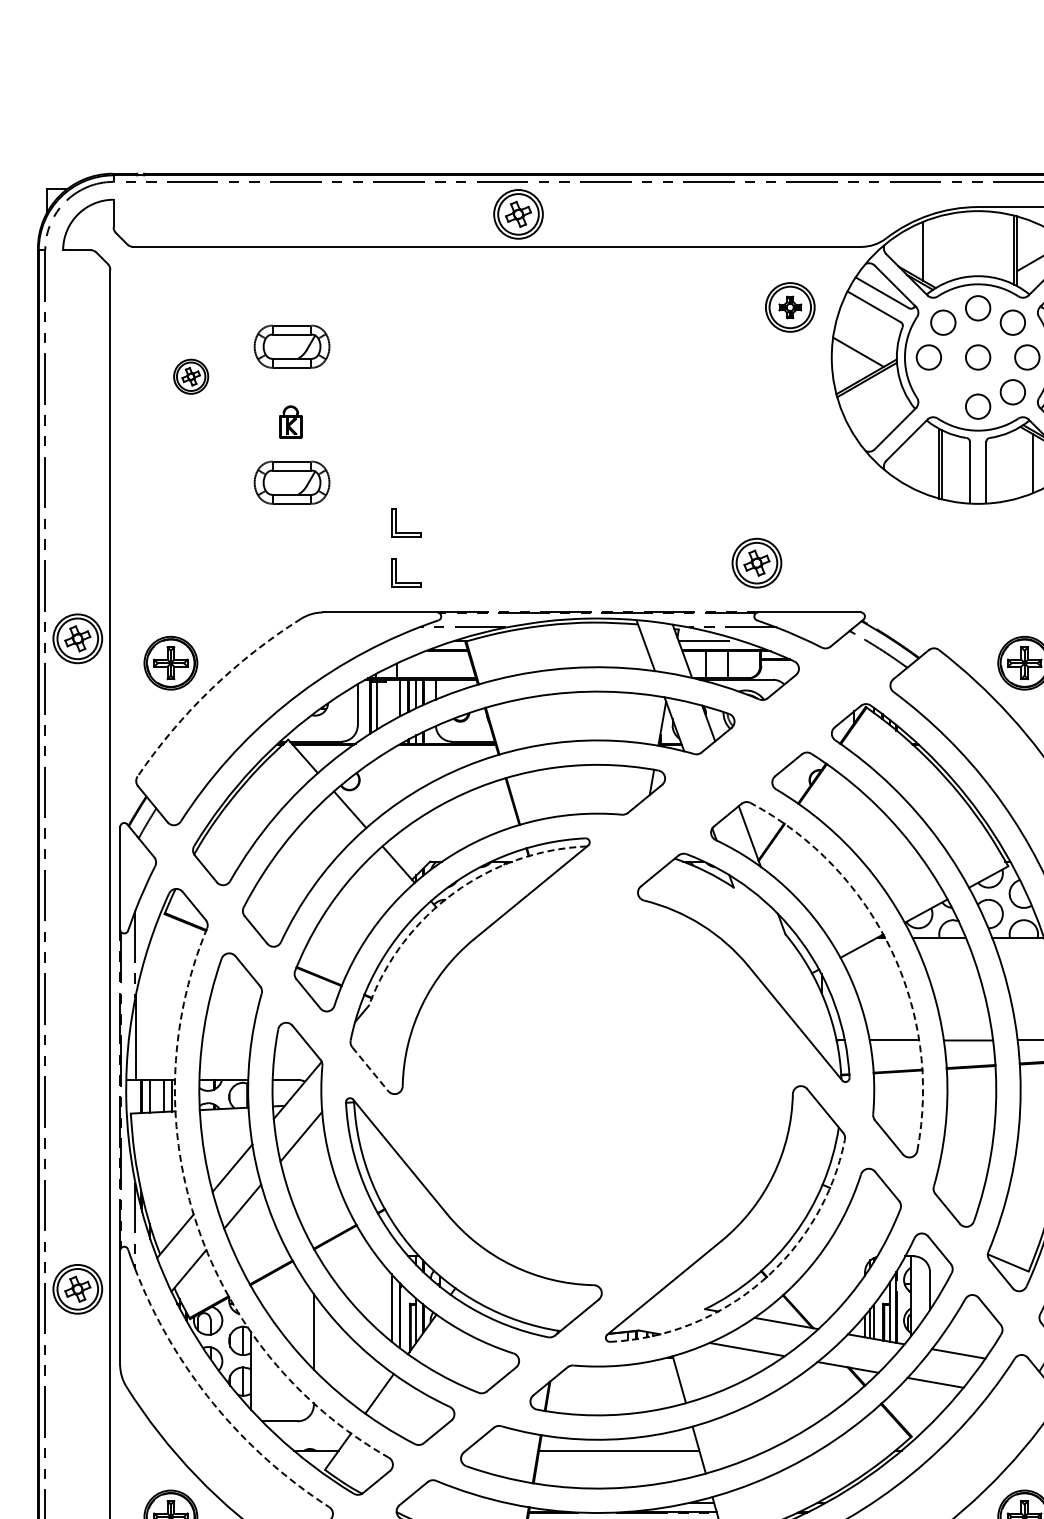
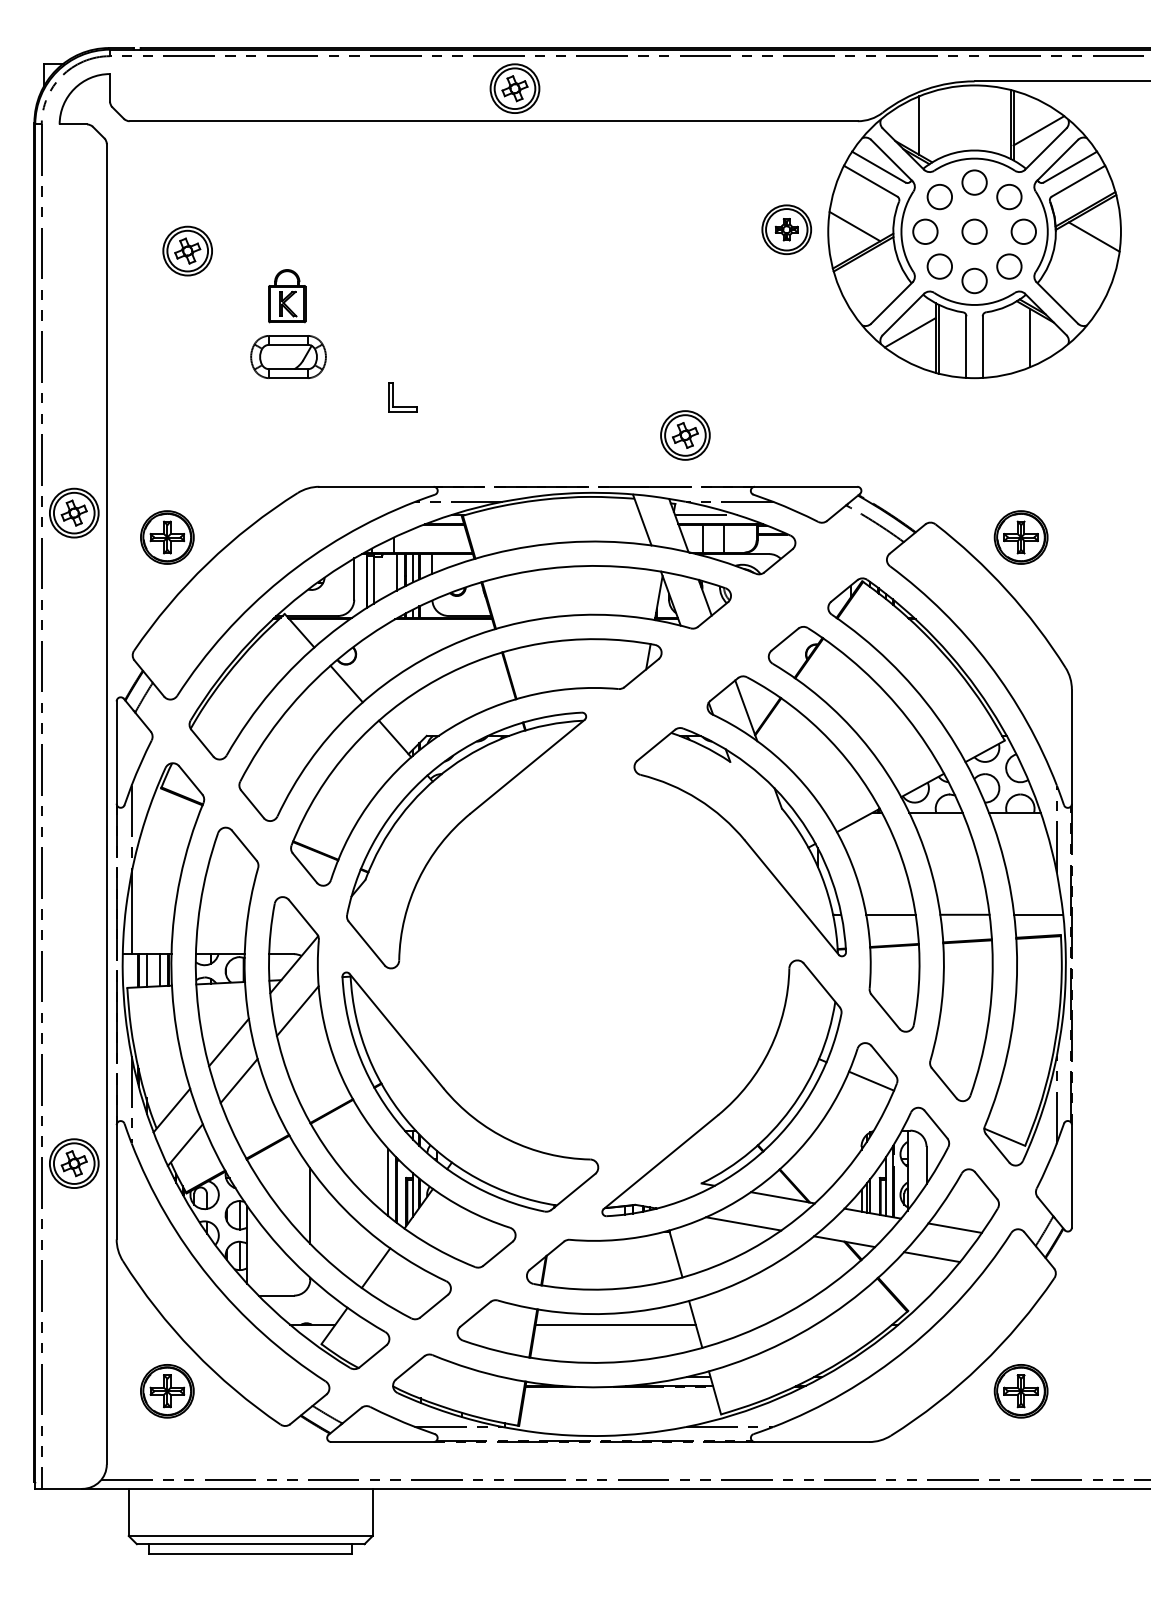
part: (790, 307) -> (786, 229), moved
part: (292, 346) -> (288, 220), removed
part: (191, 376) -> (187, 250), size x1.43
circle: (943, 392) -> (939, 266), added
part: (291, 422) -> (287, 296), size x1.67
line: (913, 458) -> (909, 332), added
part: (757, 563) -> (685, 435), moved
part: (397, 573) -> (393, 447), removed
arc: (211, 689) -> (207, 563), dashed -> solid
arc: (454, 893) -> (450, 767), dashed -> solid
arc: (891, 949) -> (887, 823), dashed -> solid
line: (371, 1069) -> (367, 943), dashed -> solid
line: (875, 1206) -> (871, 1080), added
arc: (198, 1227) -> (194, 1101), dashed -> solid
arc: (762, 1281) -> (758, 1155), dashed -> solid
arc: (213, 1403) -> (209, 1277), dashed -> solid

